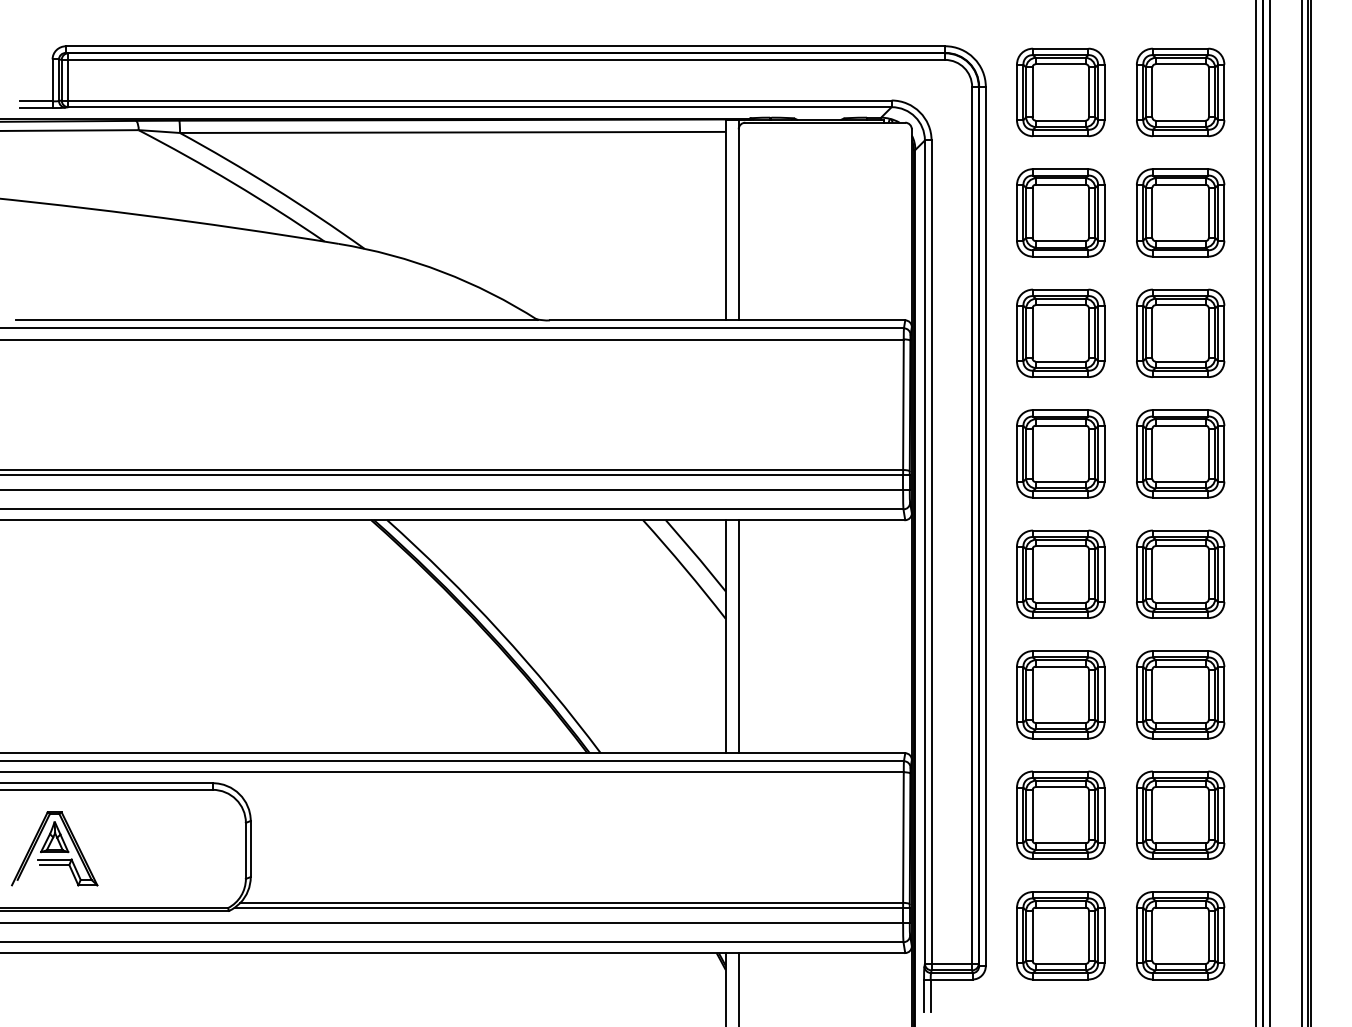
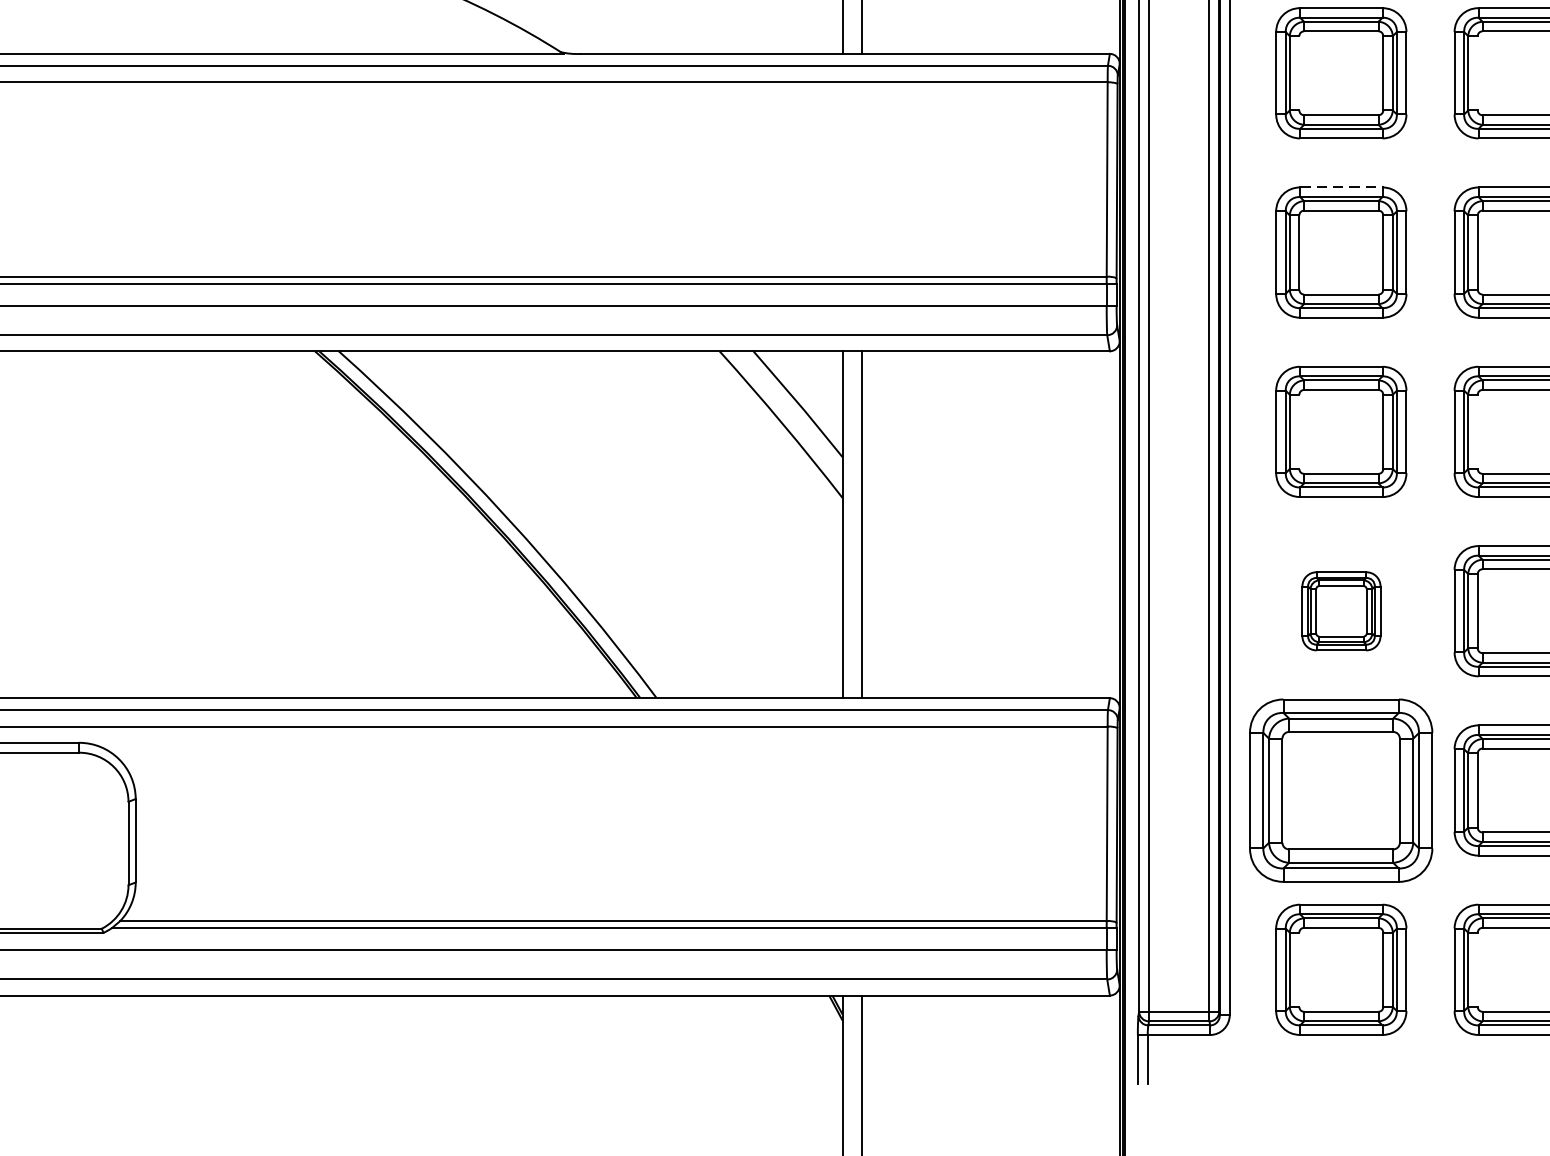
line: (1032, 333) -> (1299, 73), removed
line: (1152, 333) -> (1477, 73), removed
line: (1060, 410) -> (1340, 188), solid -> dashed
line: (1032, 574) -> (1299, 432), removed
line: (1152, 574) -> (1477, 432), removed
part: (1060, 694) -> (1340, 610), size x0.6
part: (1060, 814) -> (1340, 789), size x1.4
line: (1032, 935) -> (1299, 969), removed
line: (1152, 935) -> (1477, 969), removed

